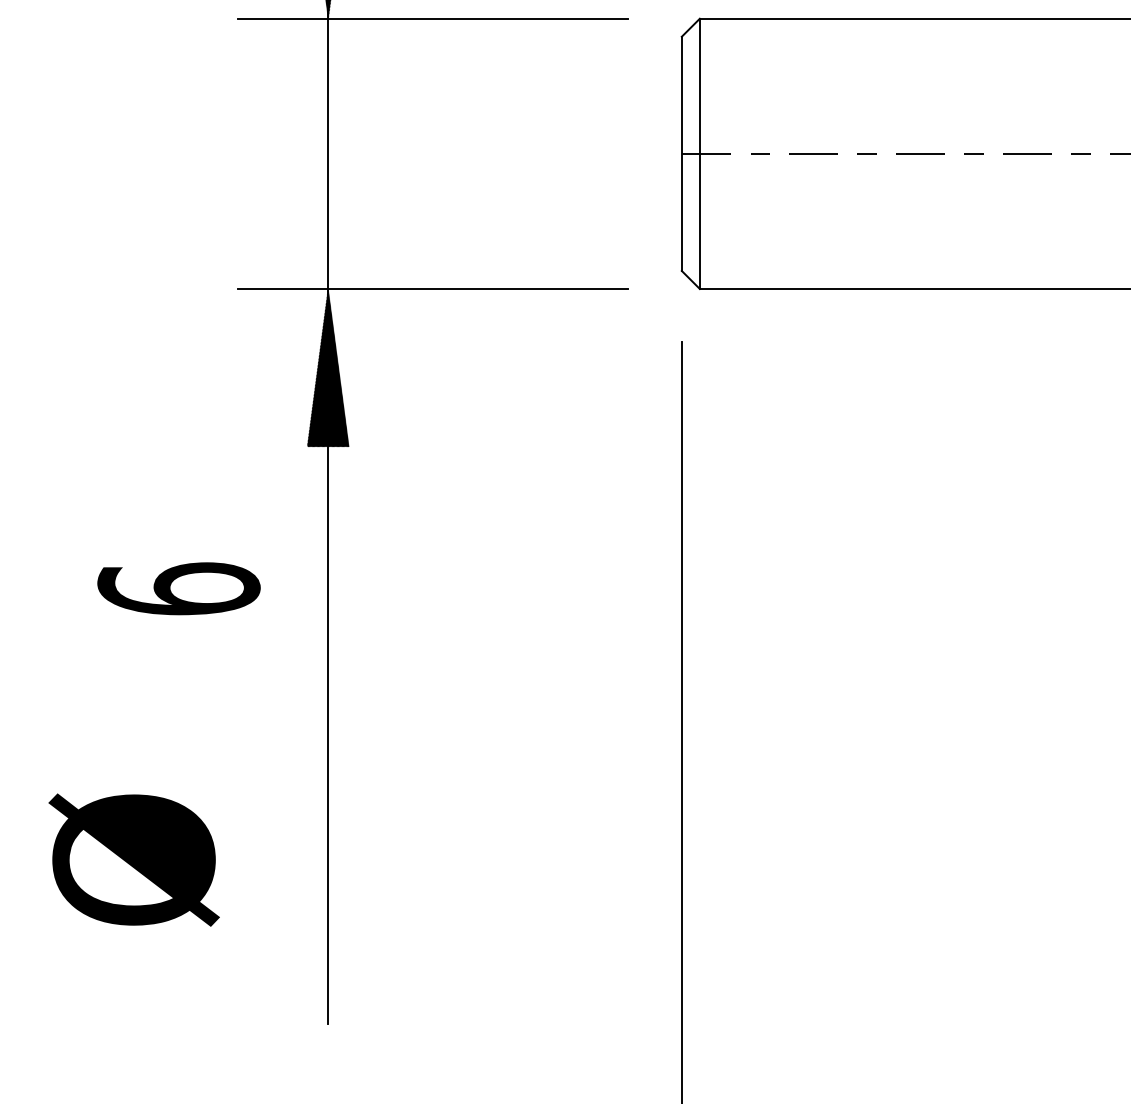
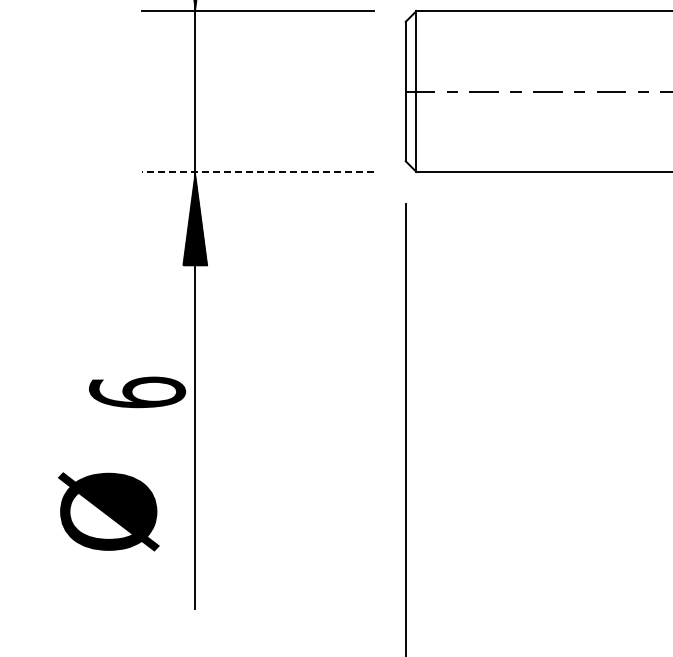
line: (432, 288) -> (257, 171), solid -> dashed
text: (179, 588) -> (137, 392), moved
text: (133, 859) -> (108, 511), moved

